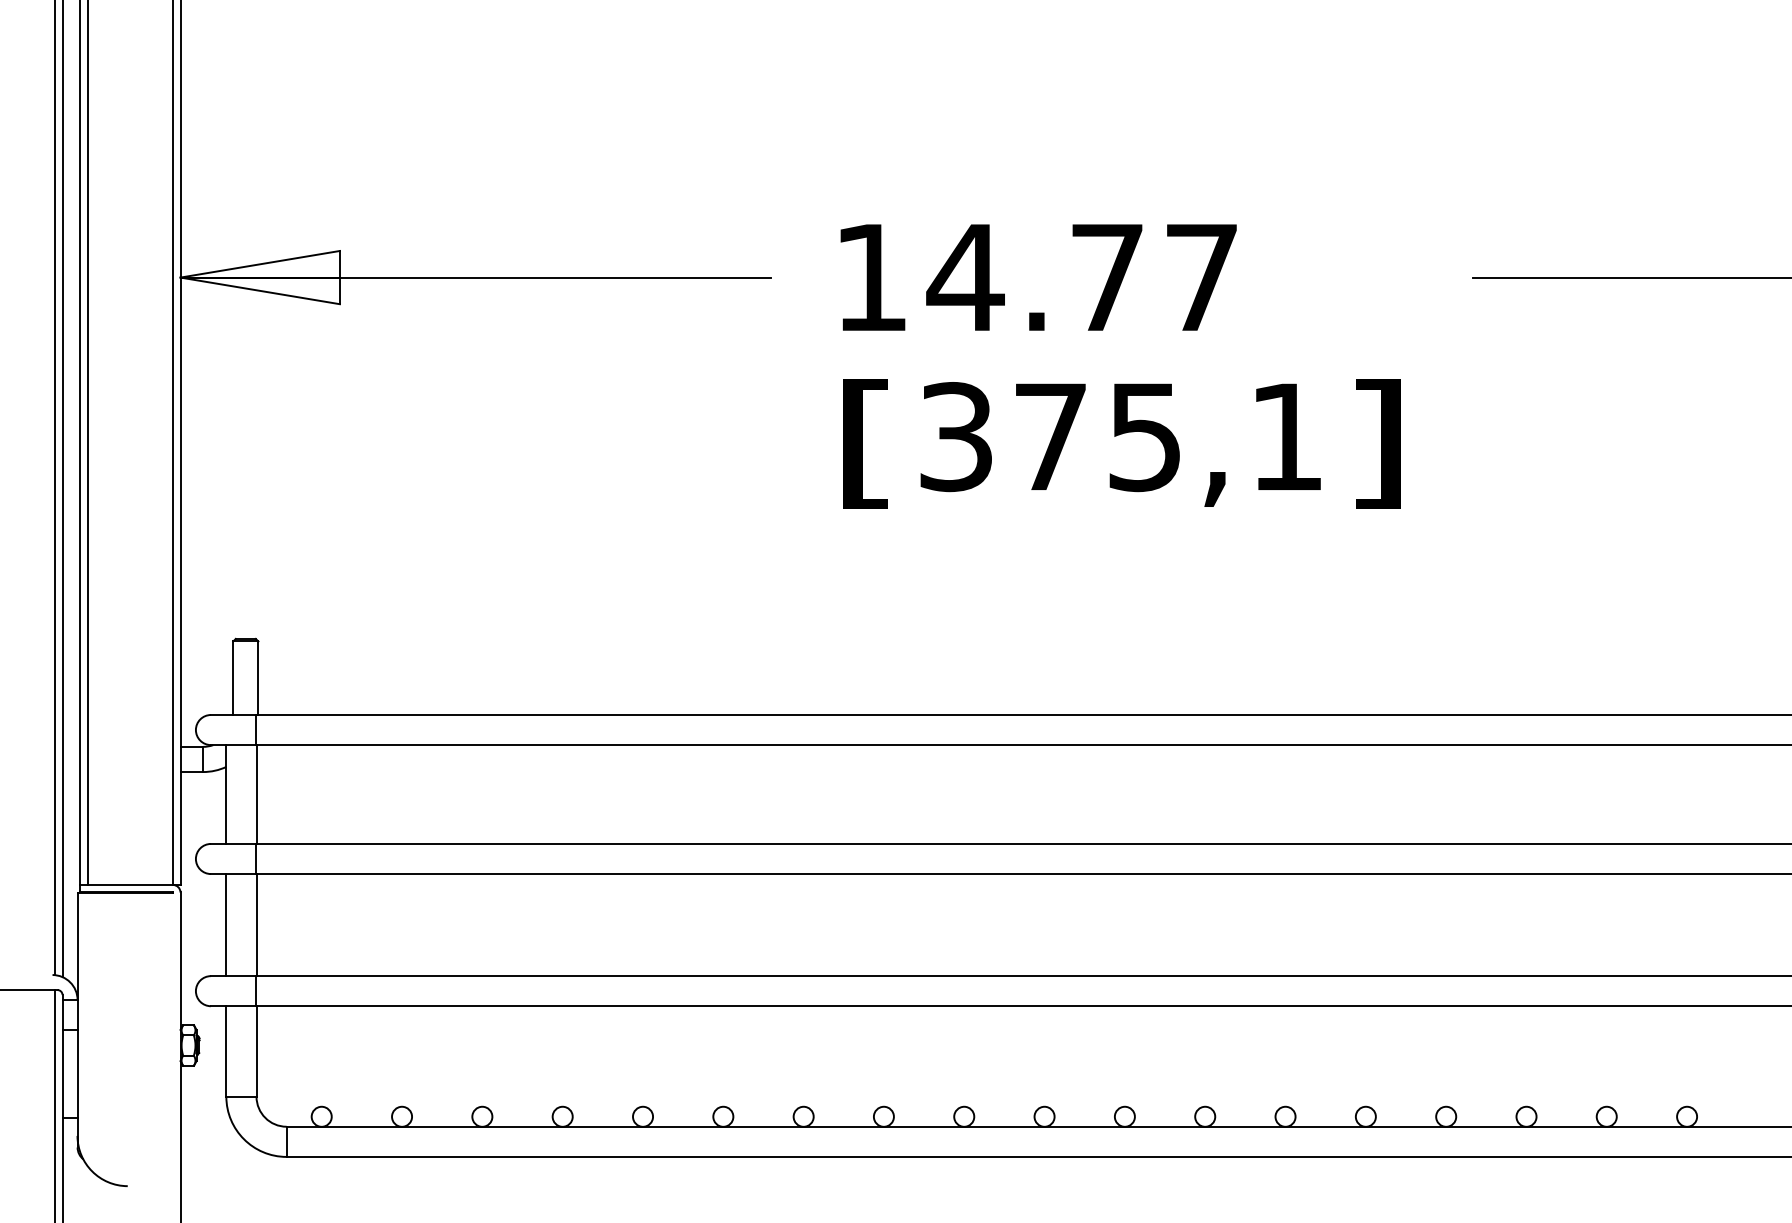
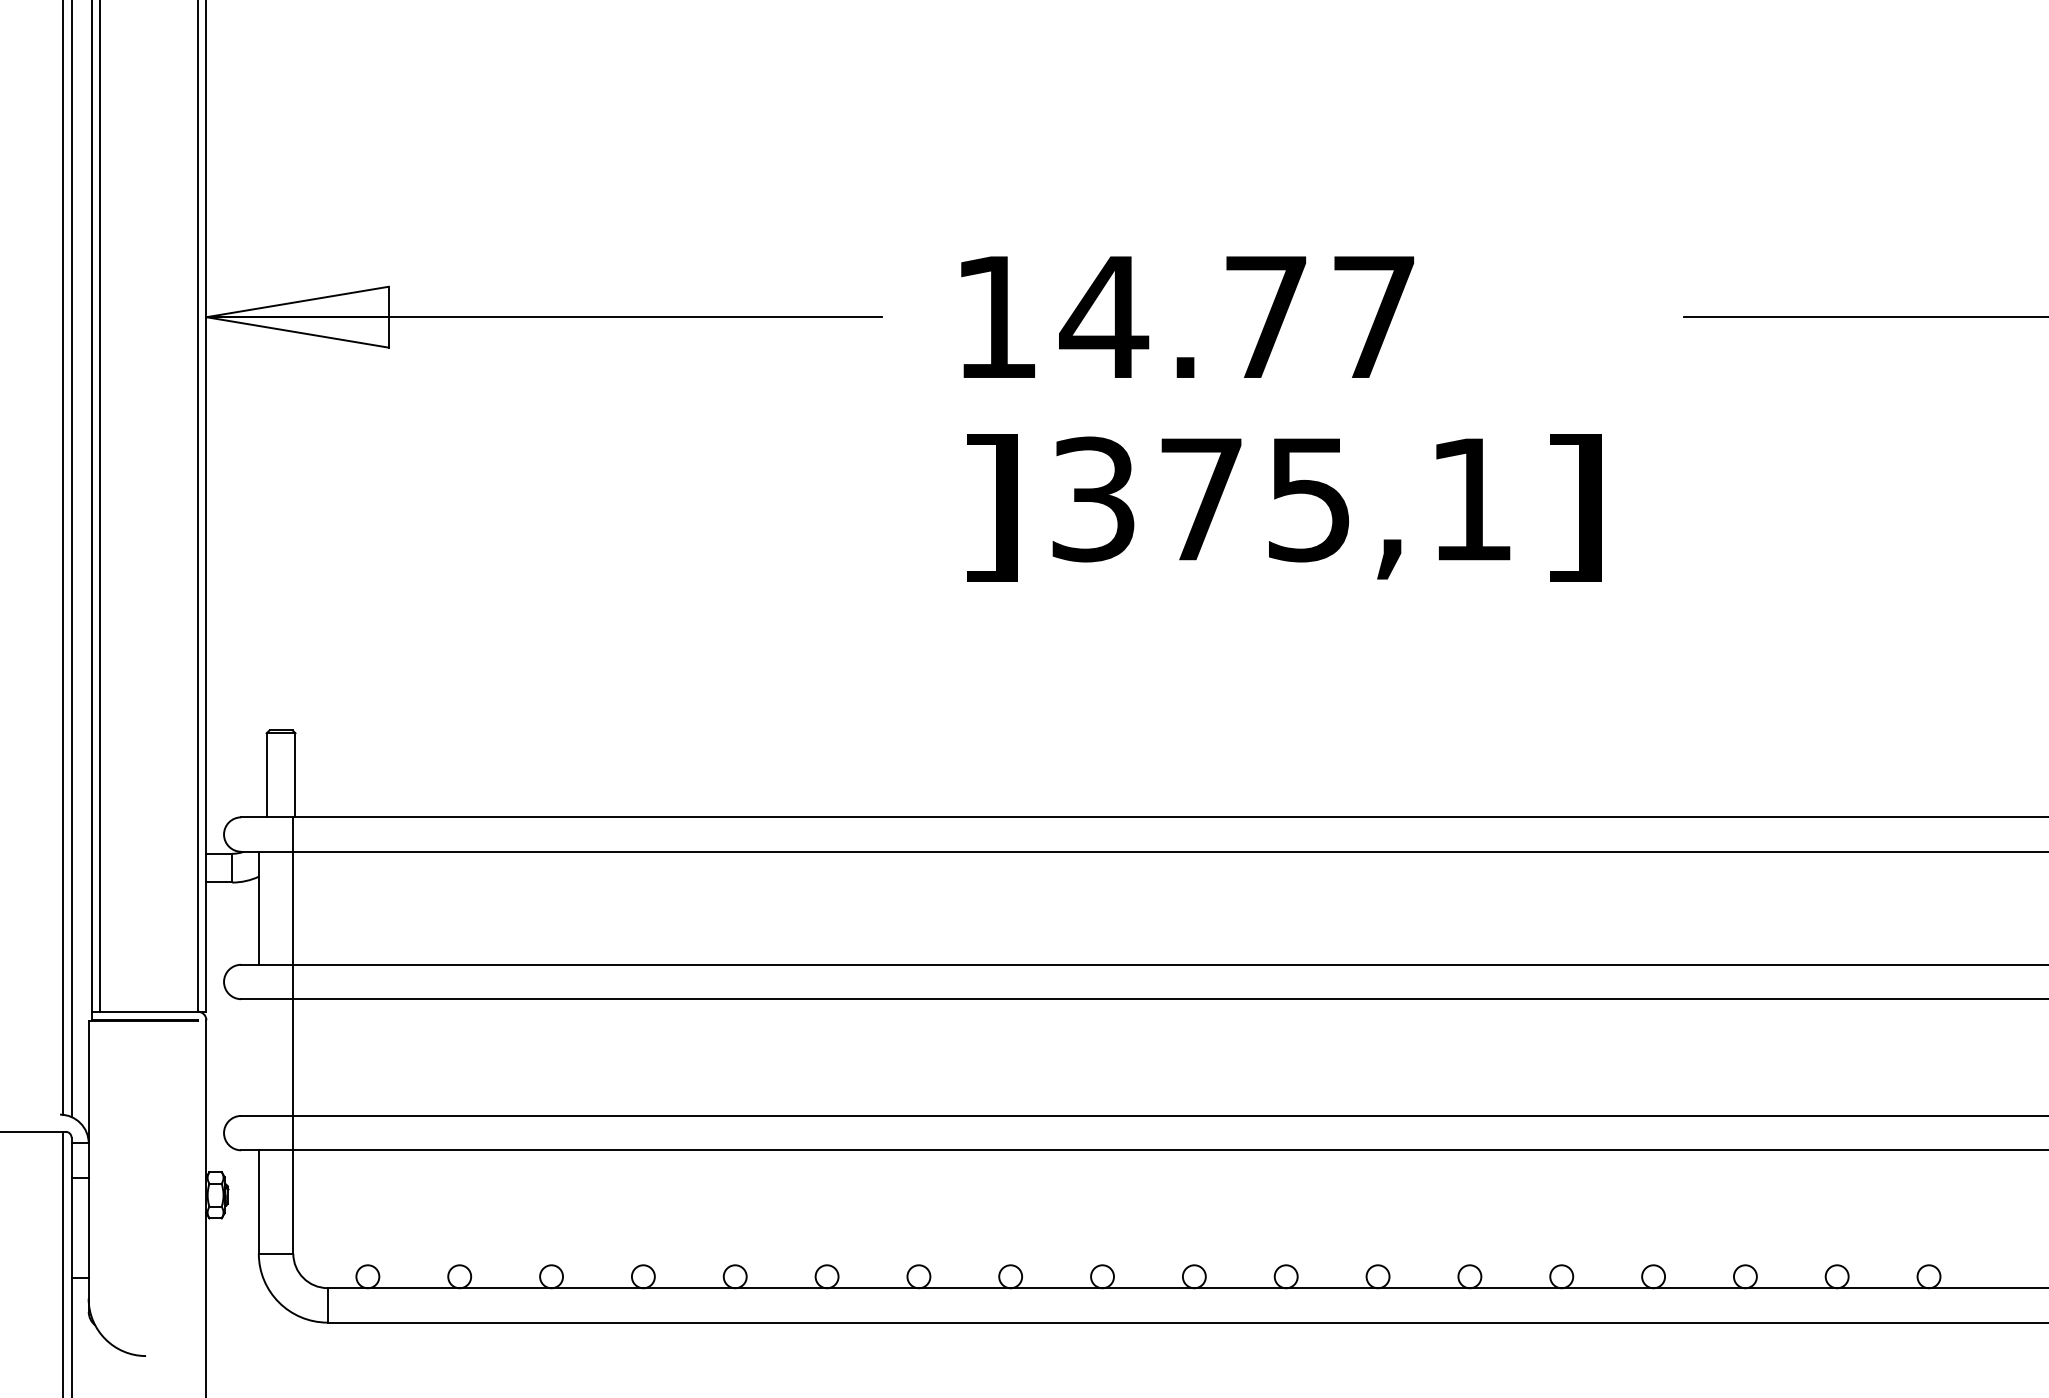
text: (866, 443) -> (990, 506), [ -> ]
line: (226, 925) -> (258, 1058), removed

